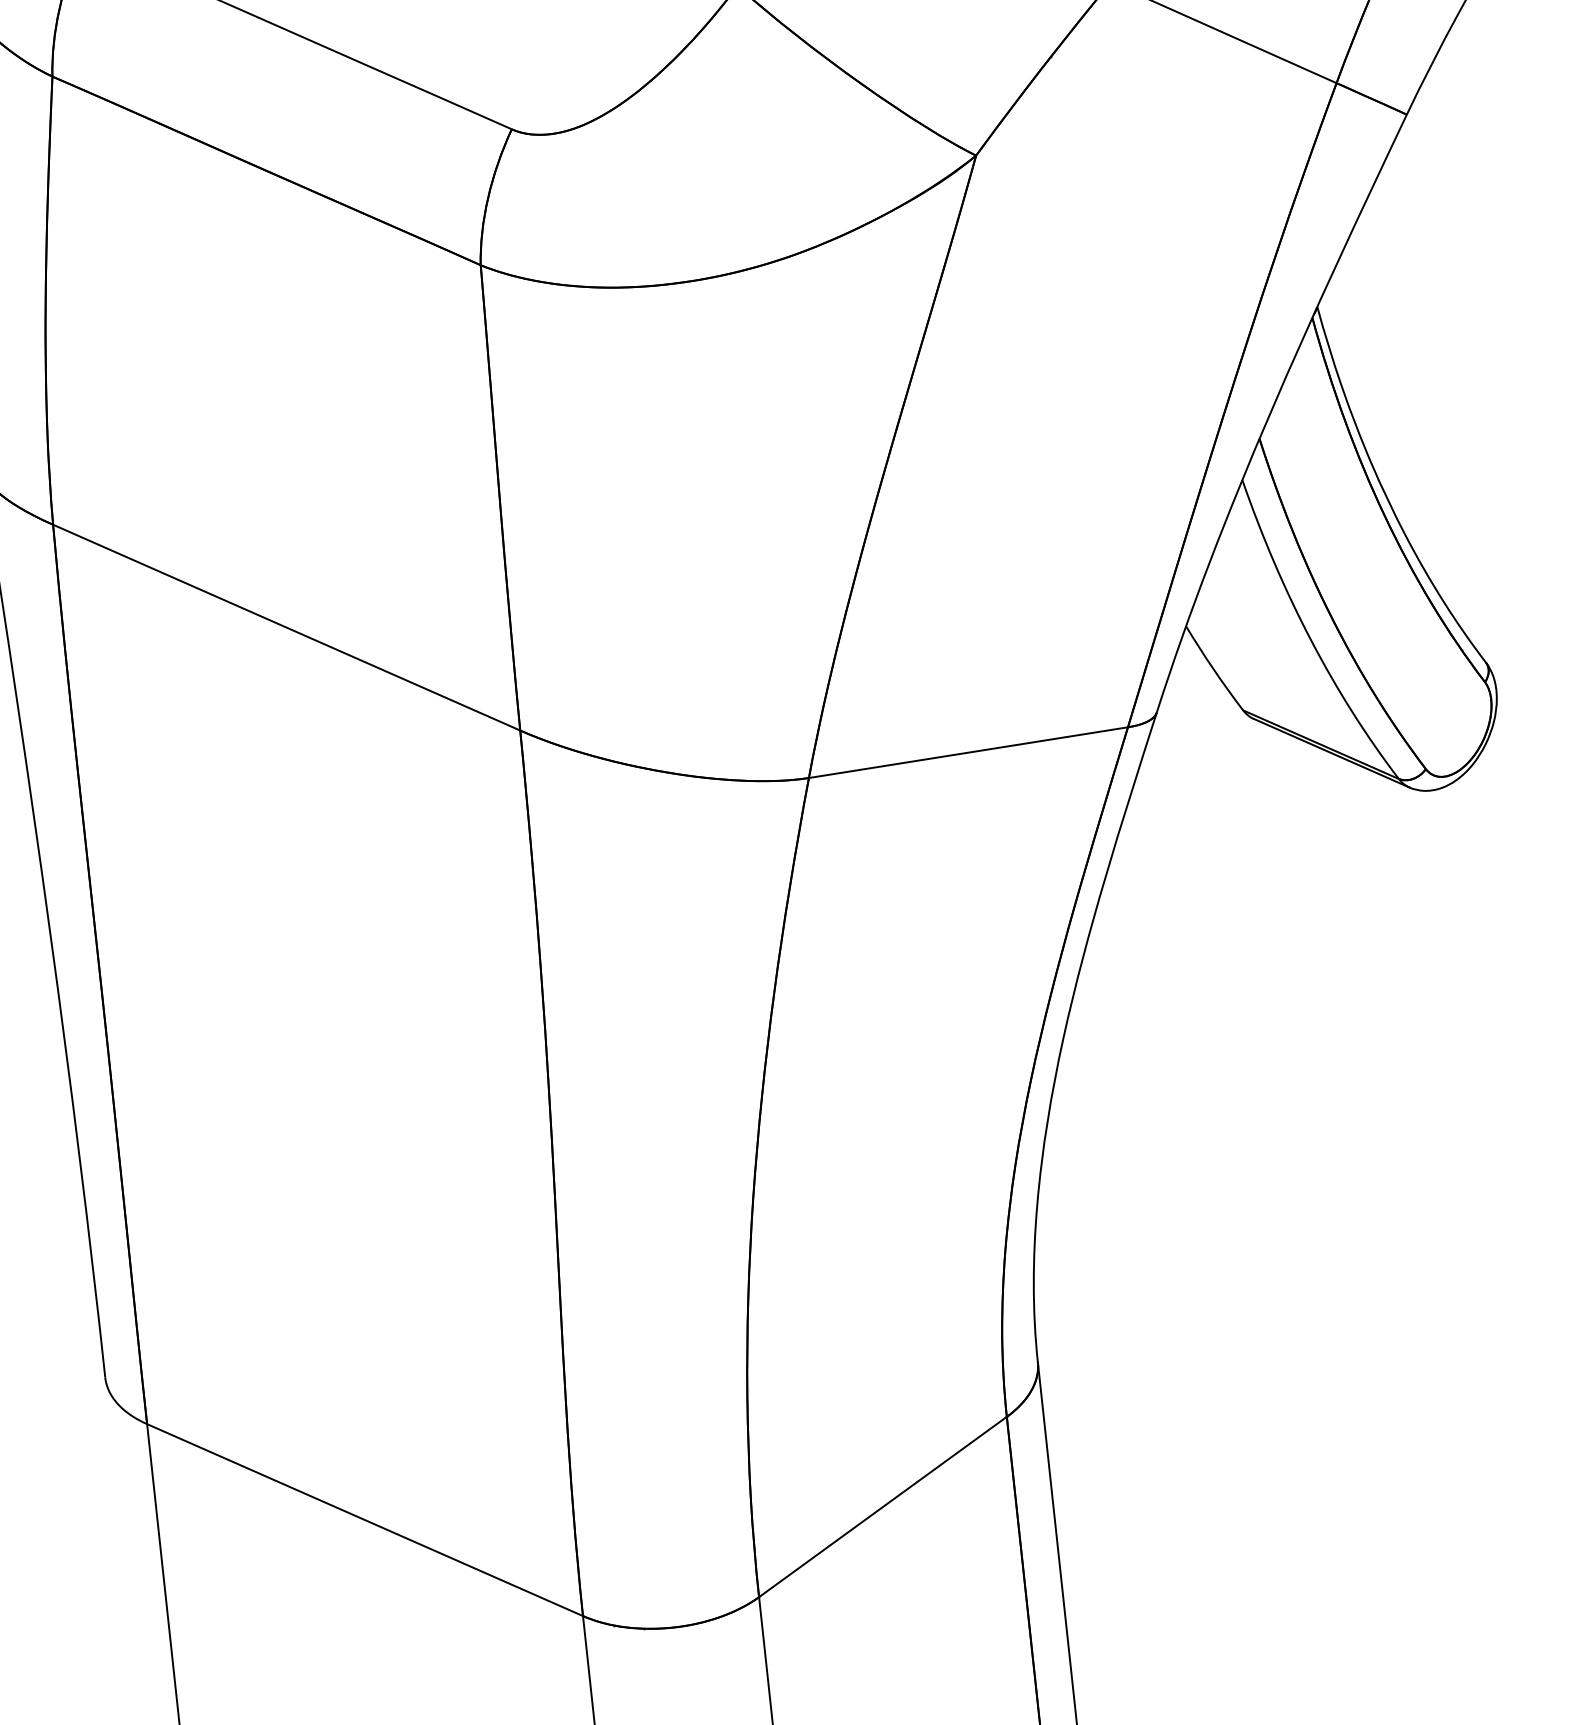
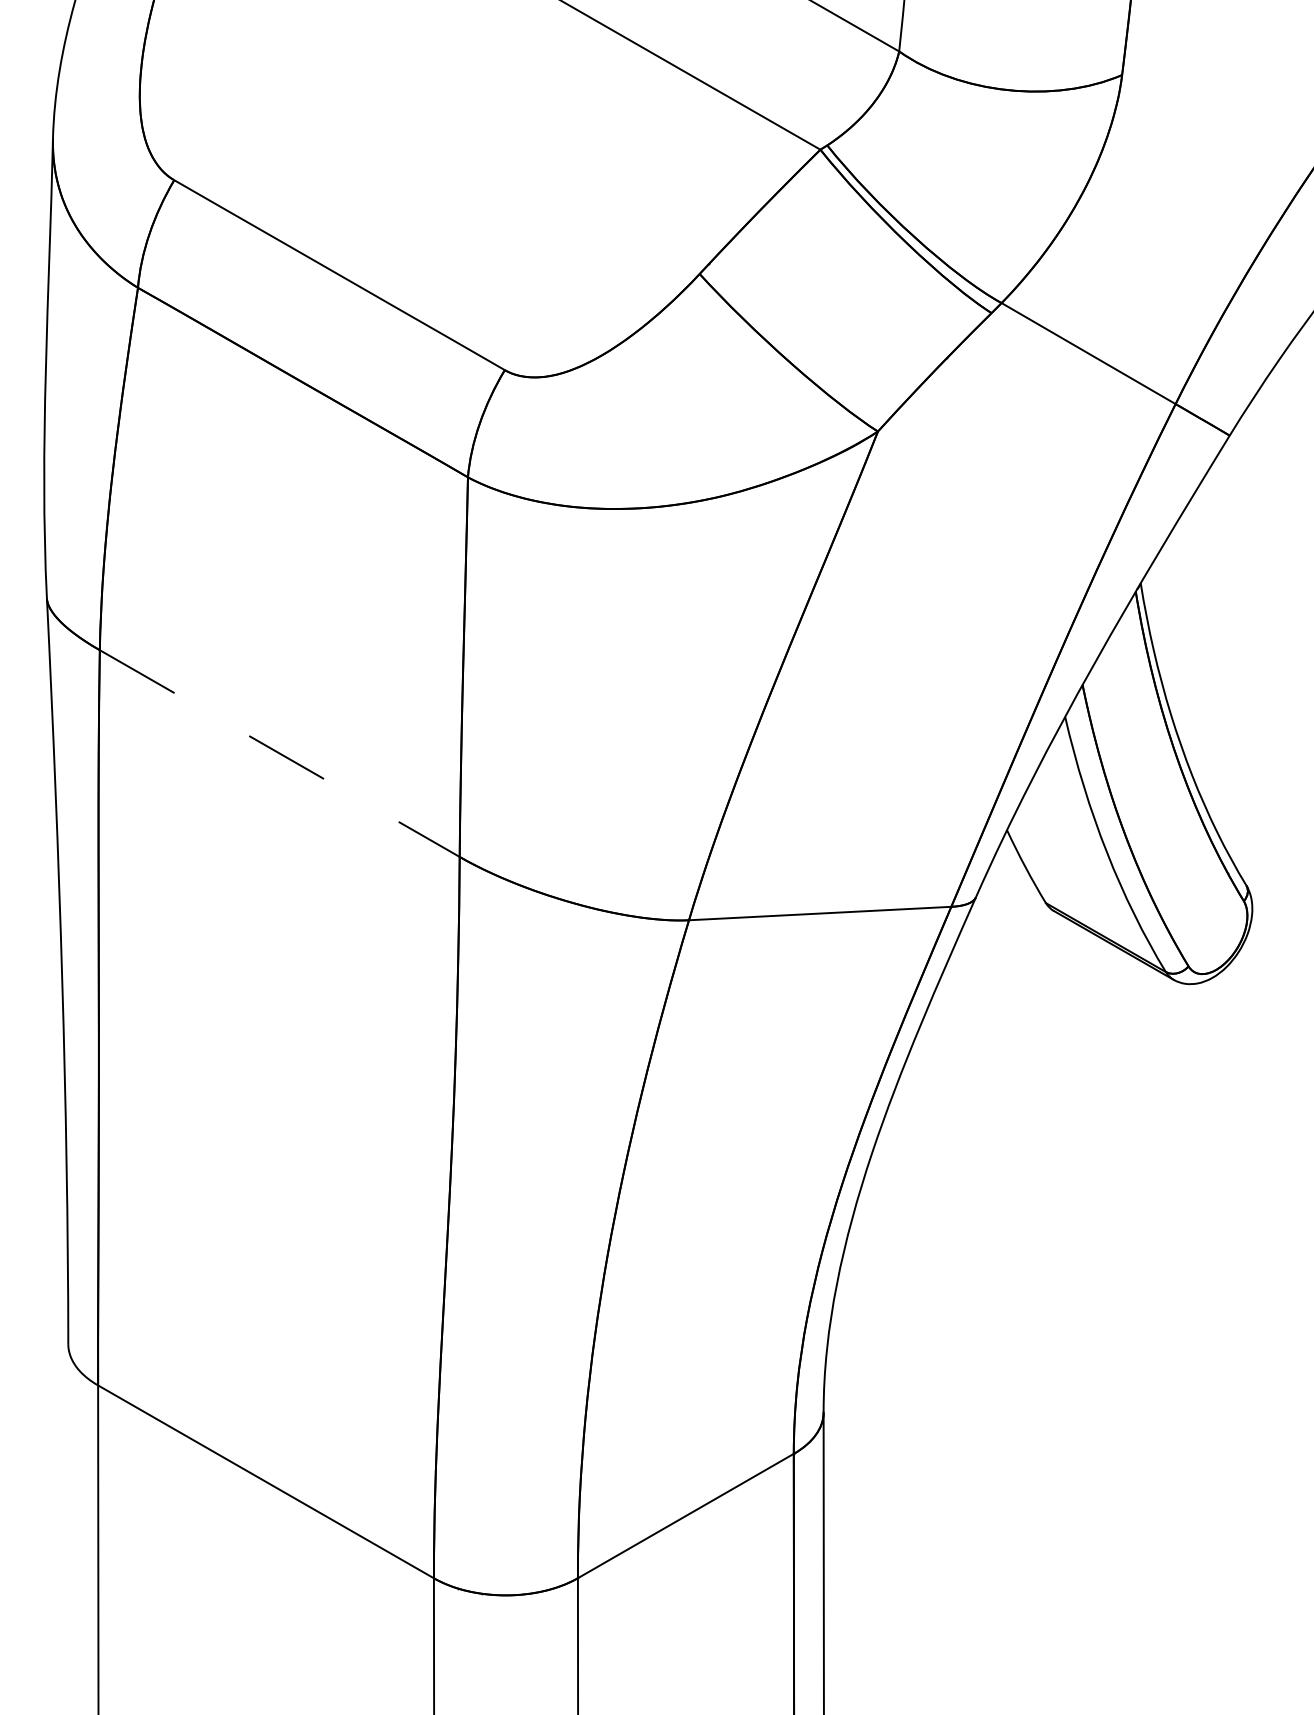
line: (286, 627) -> (279, 753), solid -> dashed

